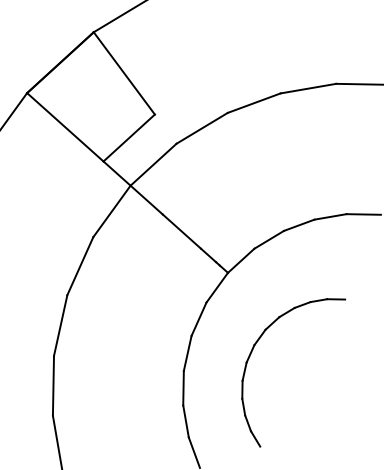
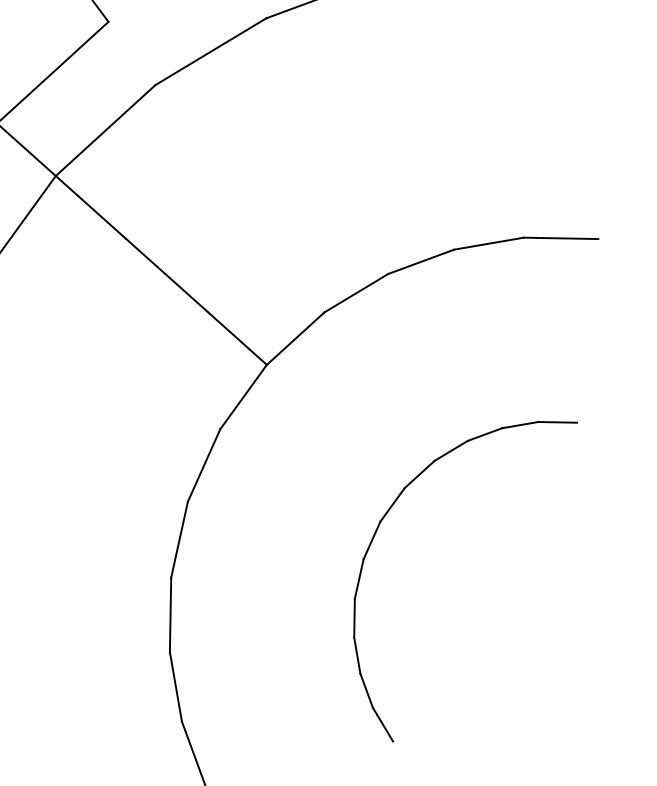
part: (252, 352) -> (376, 537), moved

